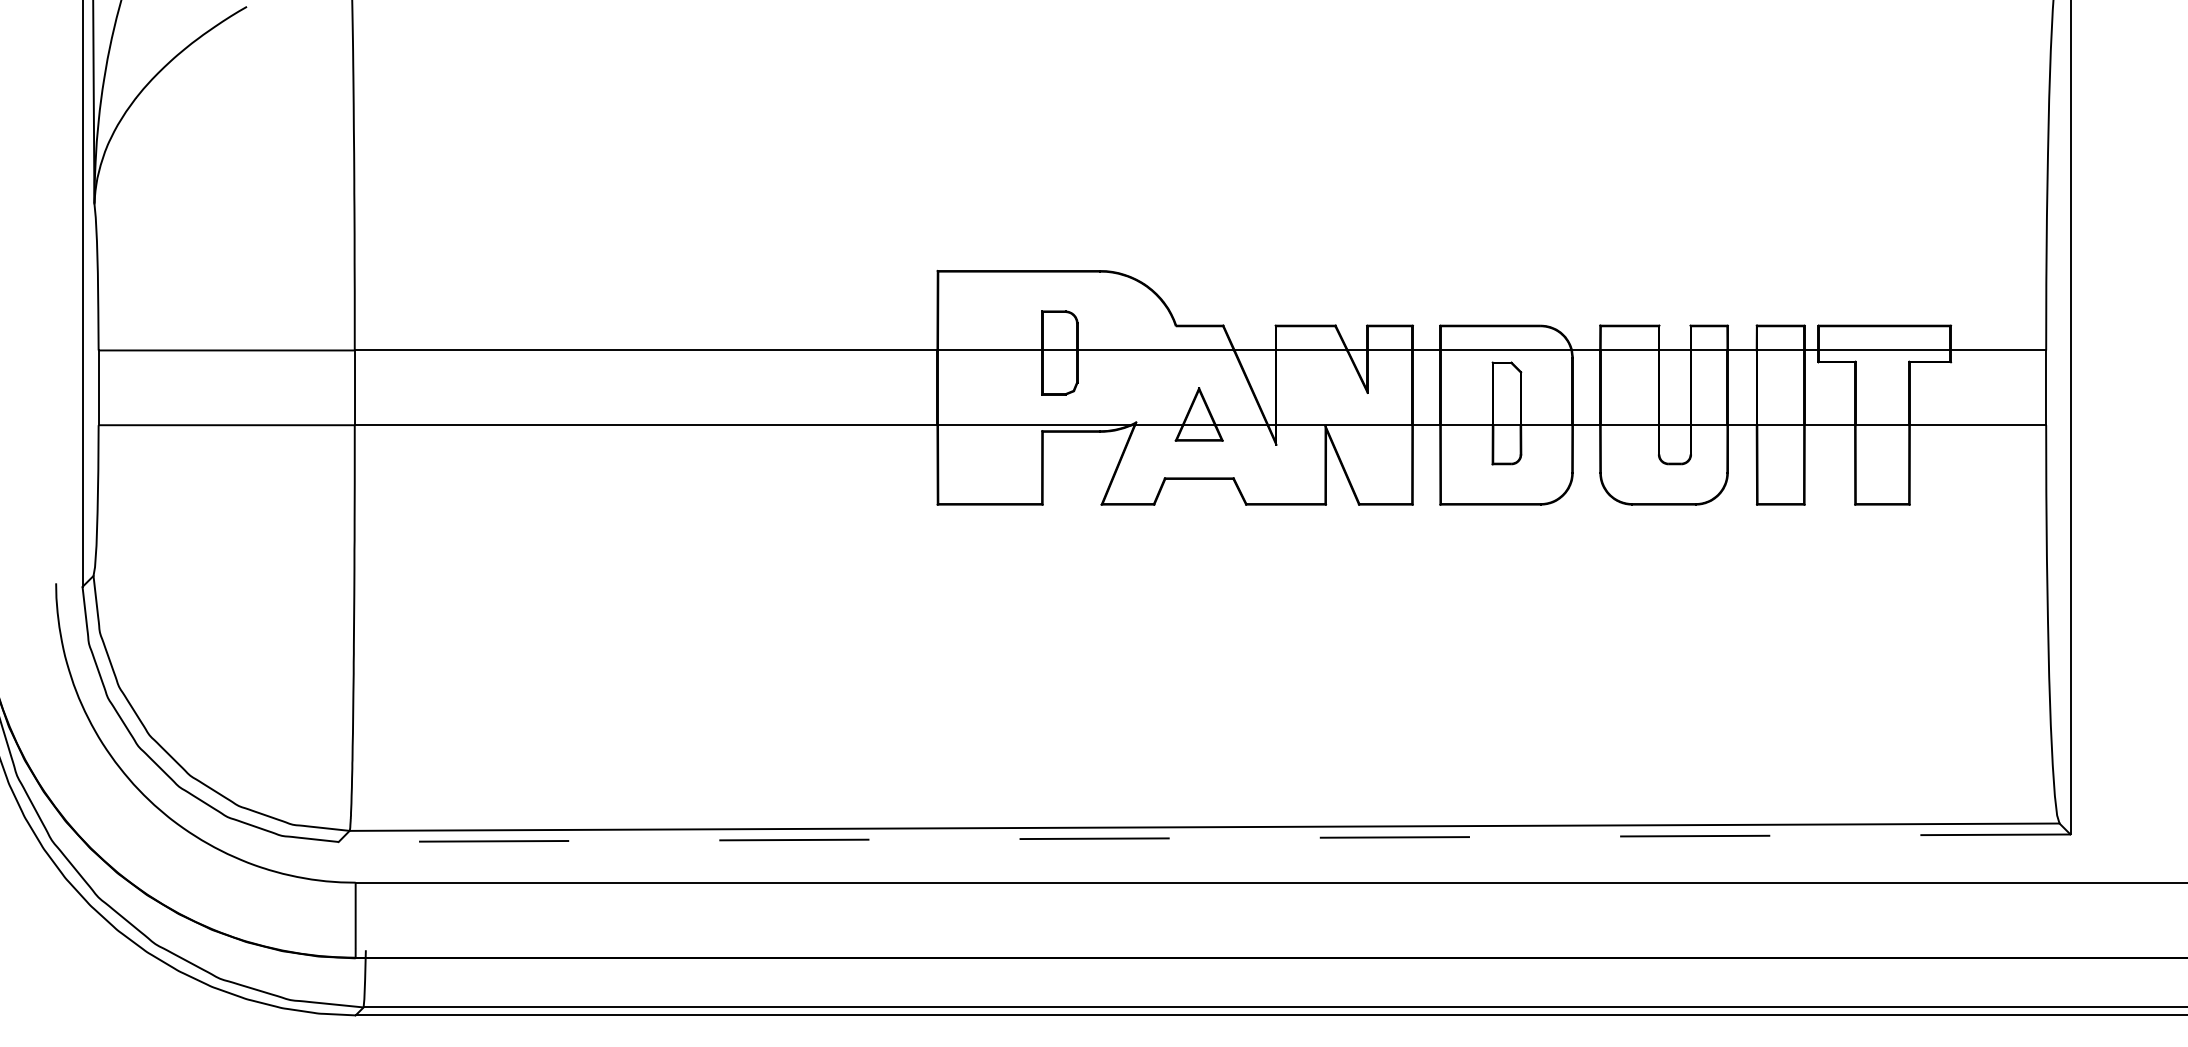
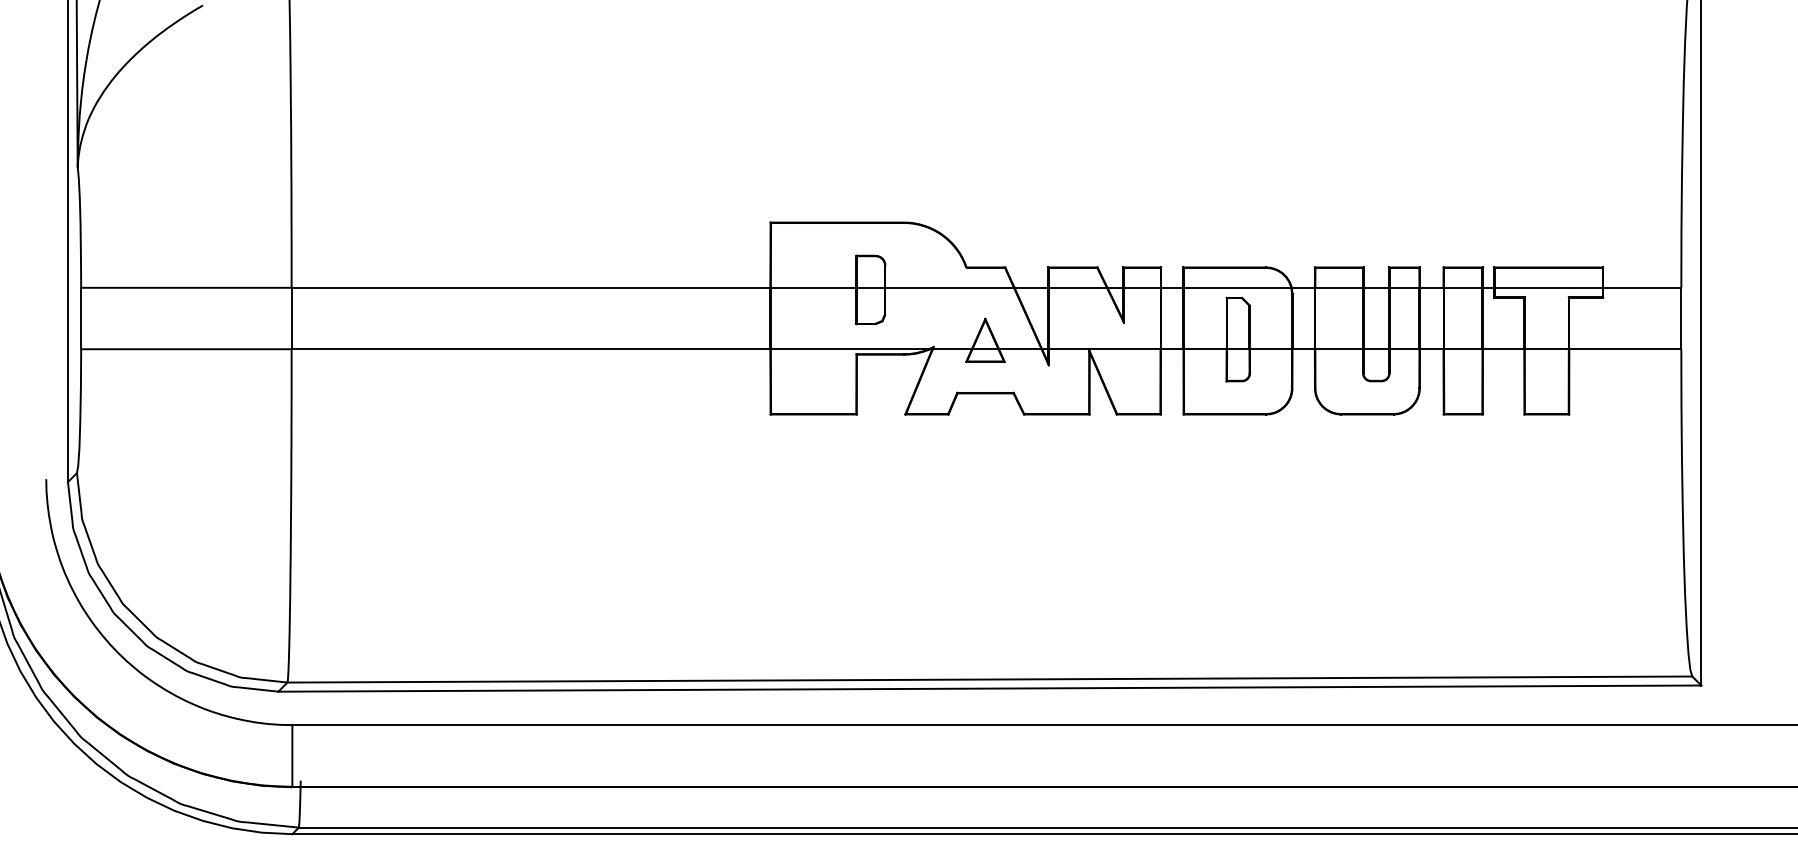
line: (1204, 838) -> (989, 688), dashed -> solid

